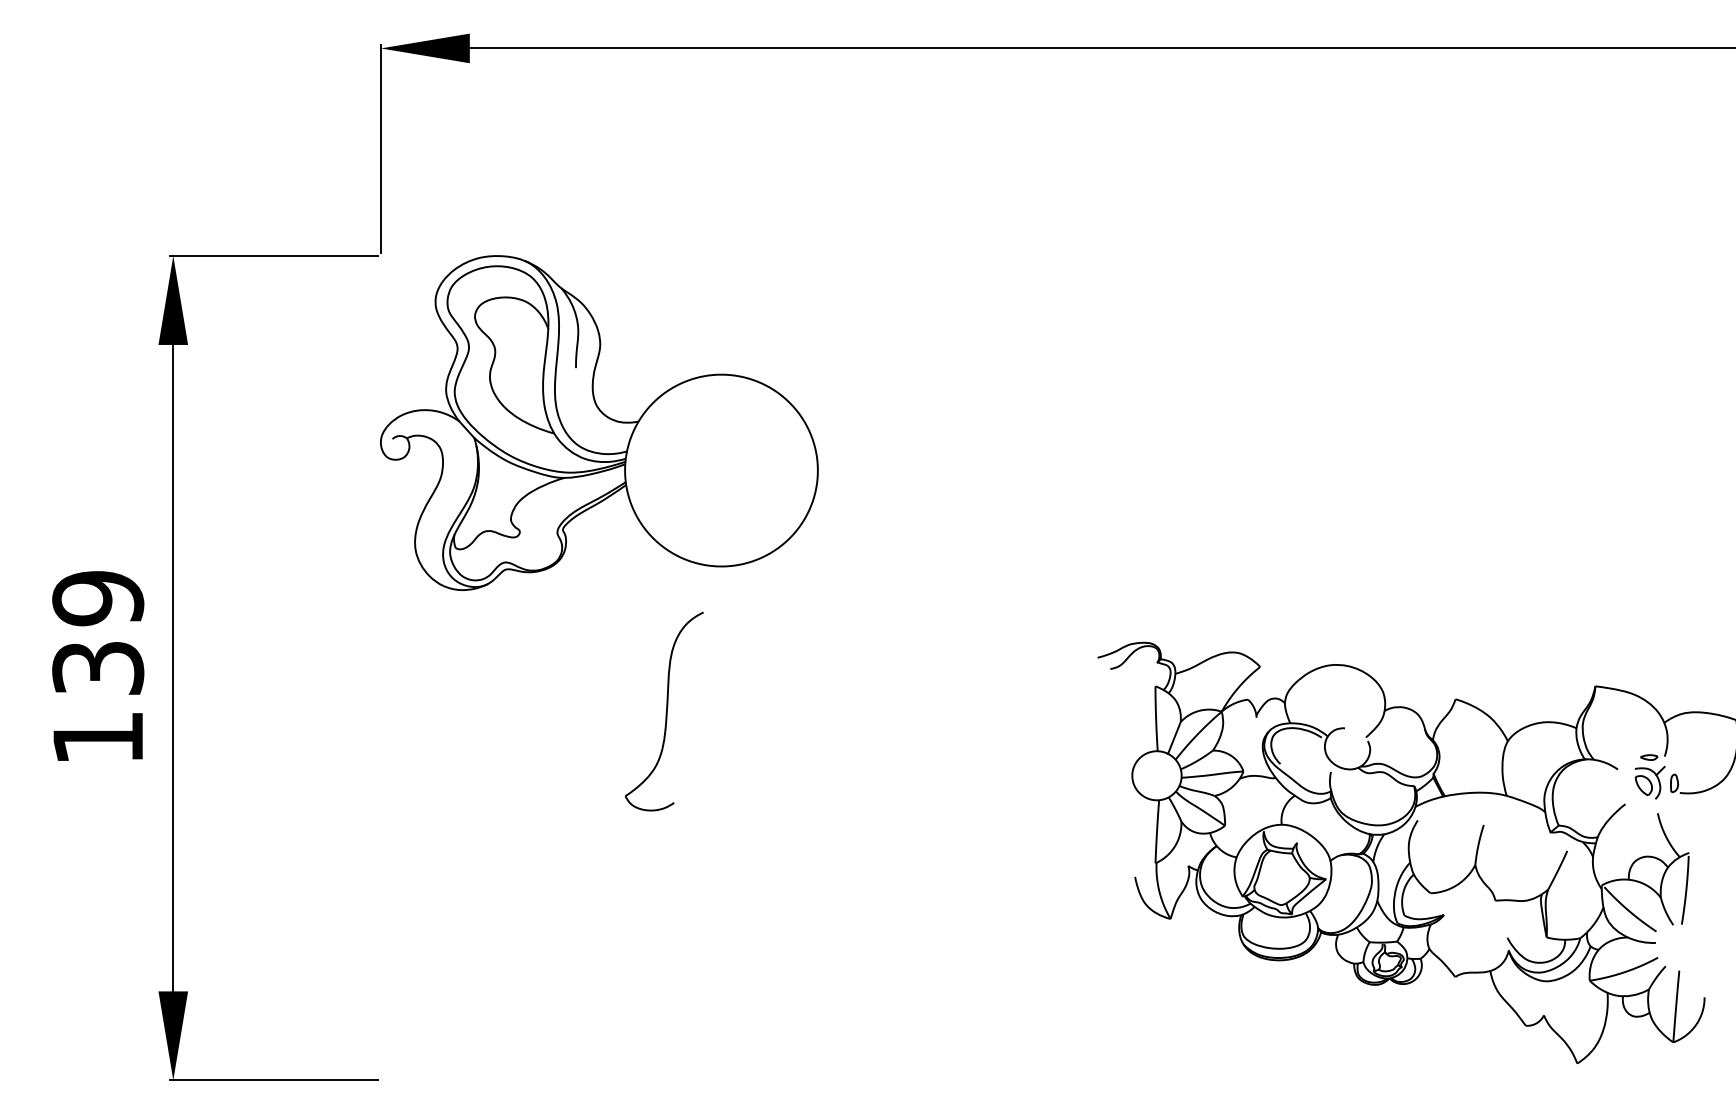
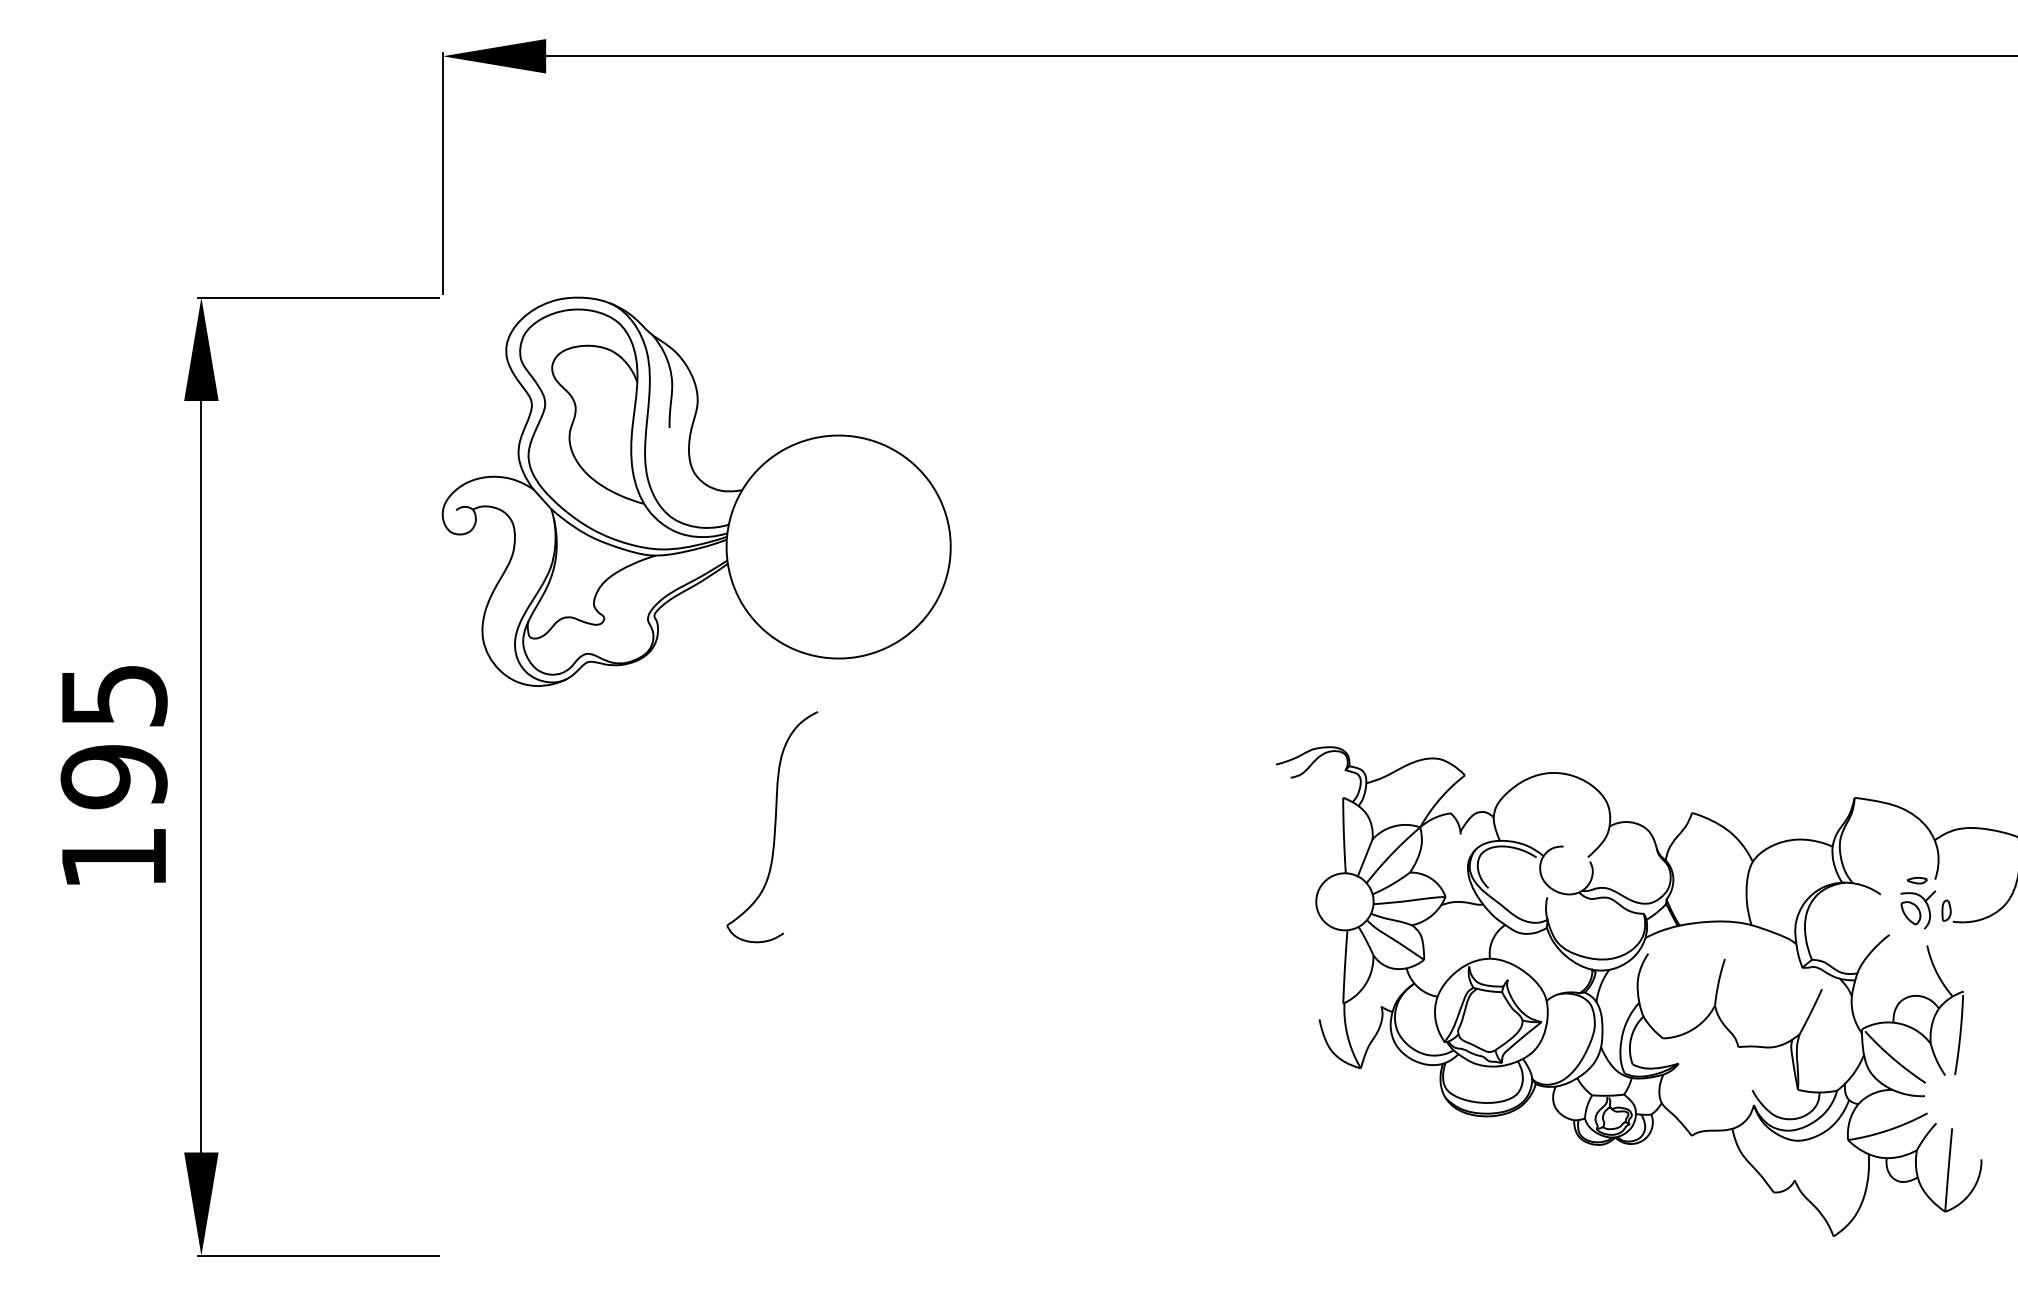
text: (97, 633) -> (113, 736), 139 -> 195

